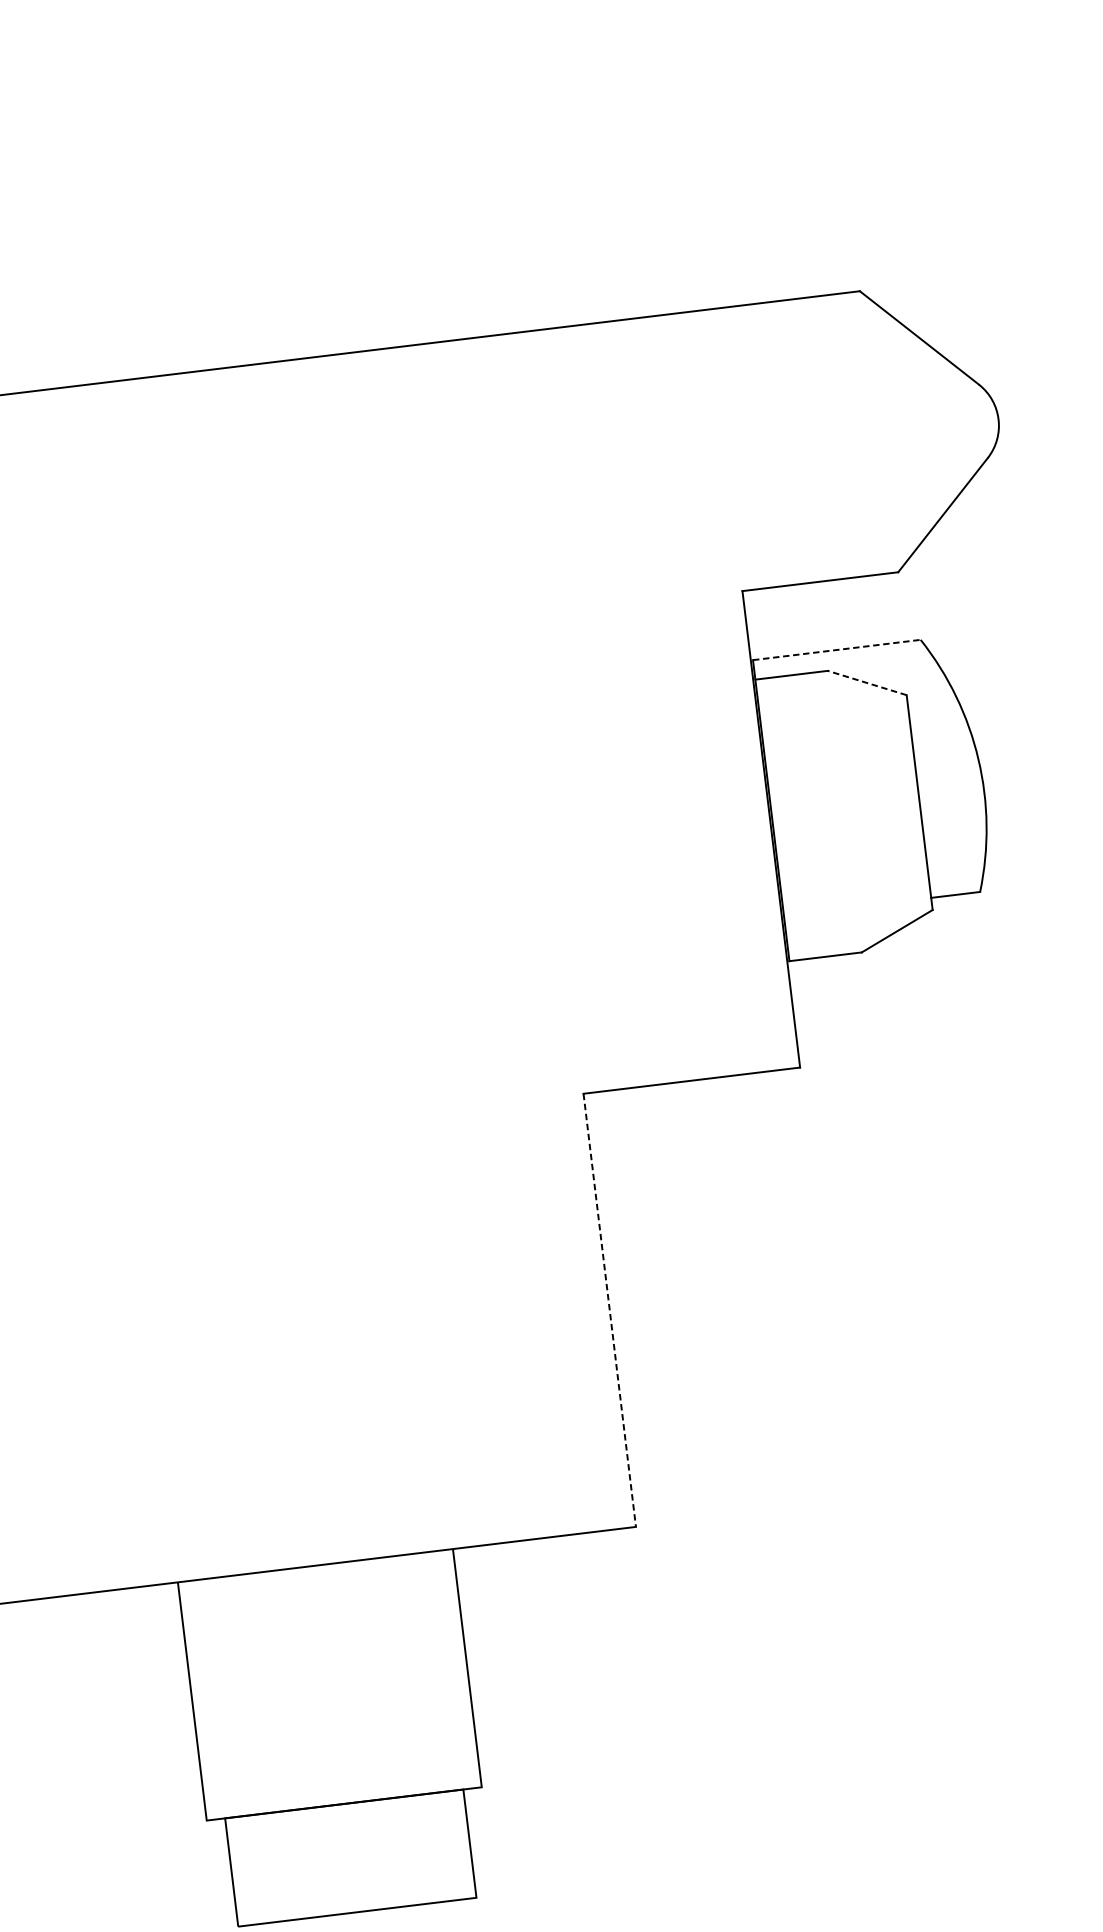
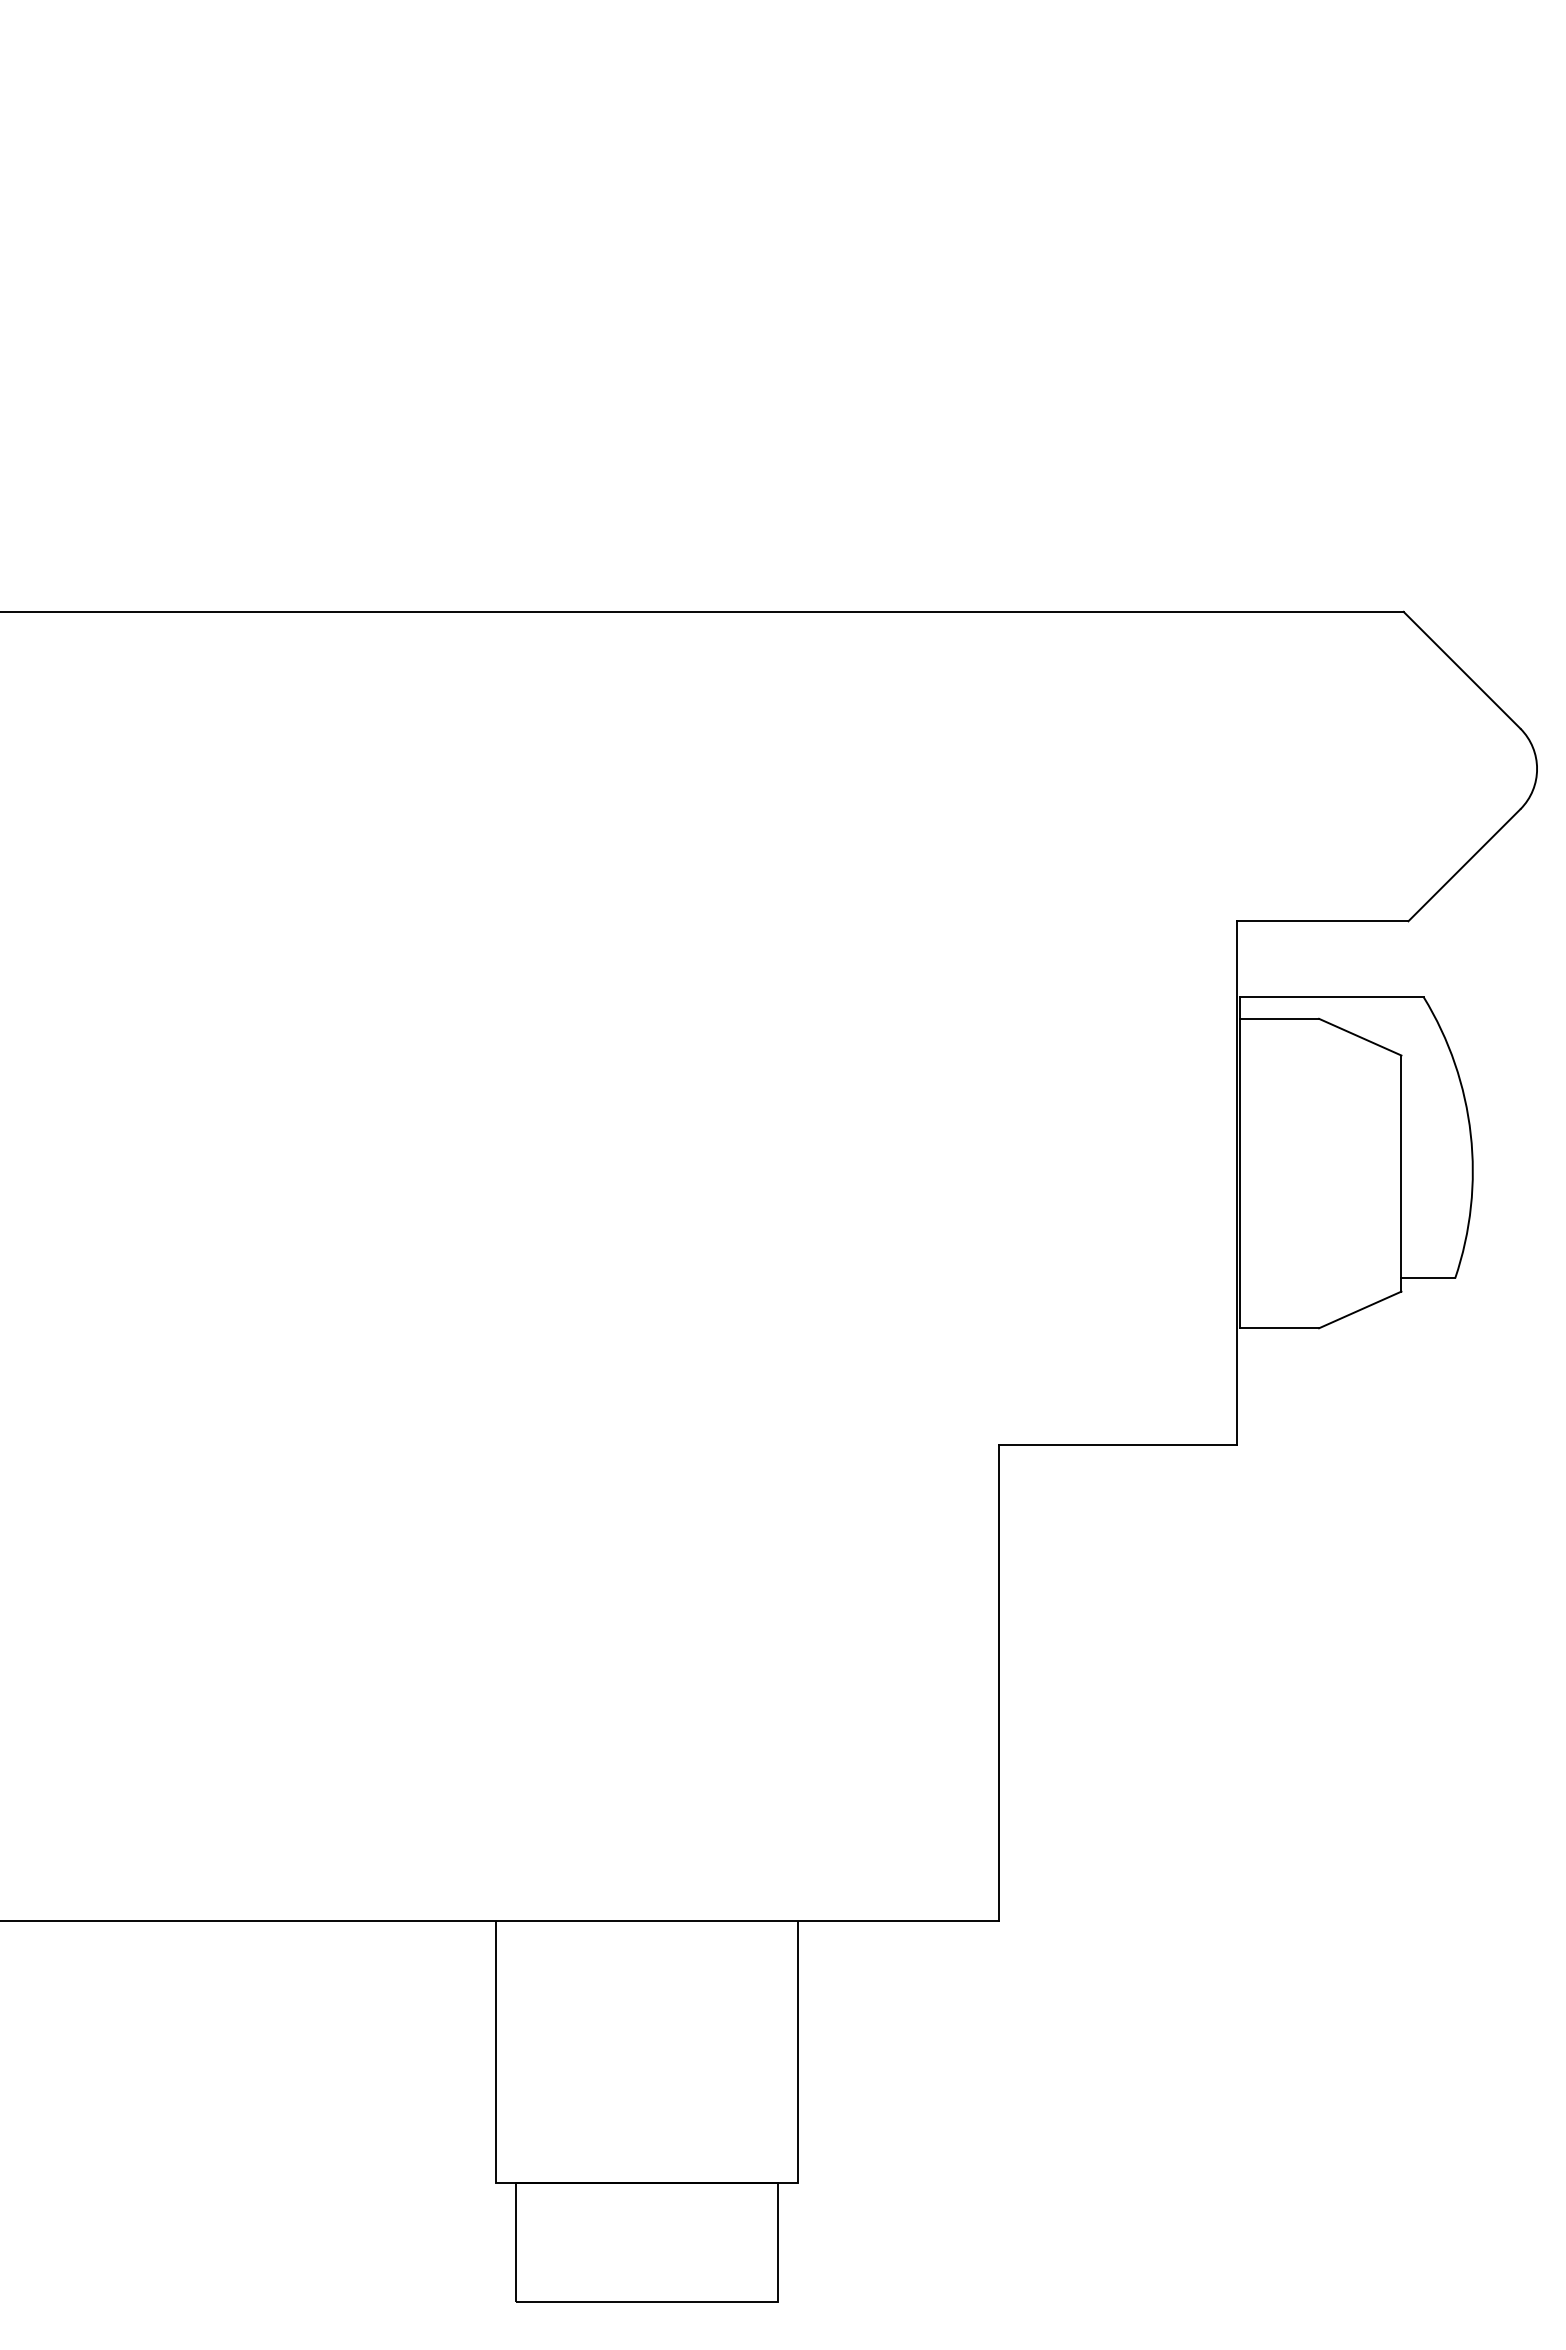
line: (837, 649) -> (1332, 997), dashed -> solid
line: (866, 682) -> (1359, 1036), dashed -> solid
line: (610, 1310) -> (999, 1683), dashed -> solid

